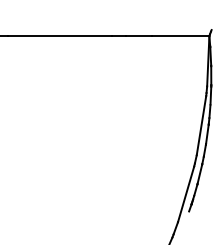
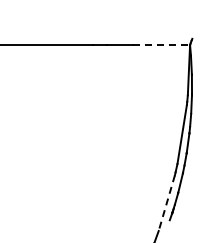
line: (180, 36) -> (161, 45), solid -> dashed
line: (186, 194) -> (167, 203), solid -> dashed

